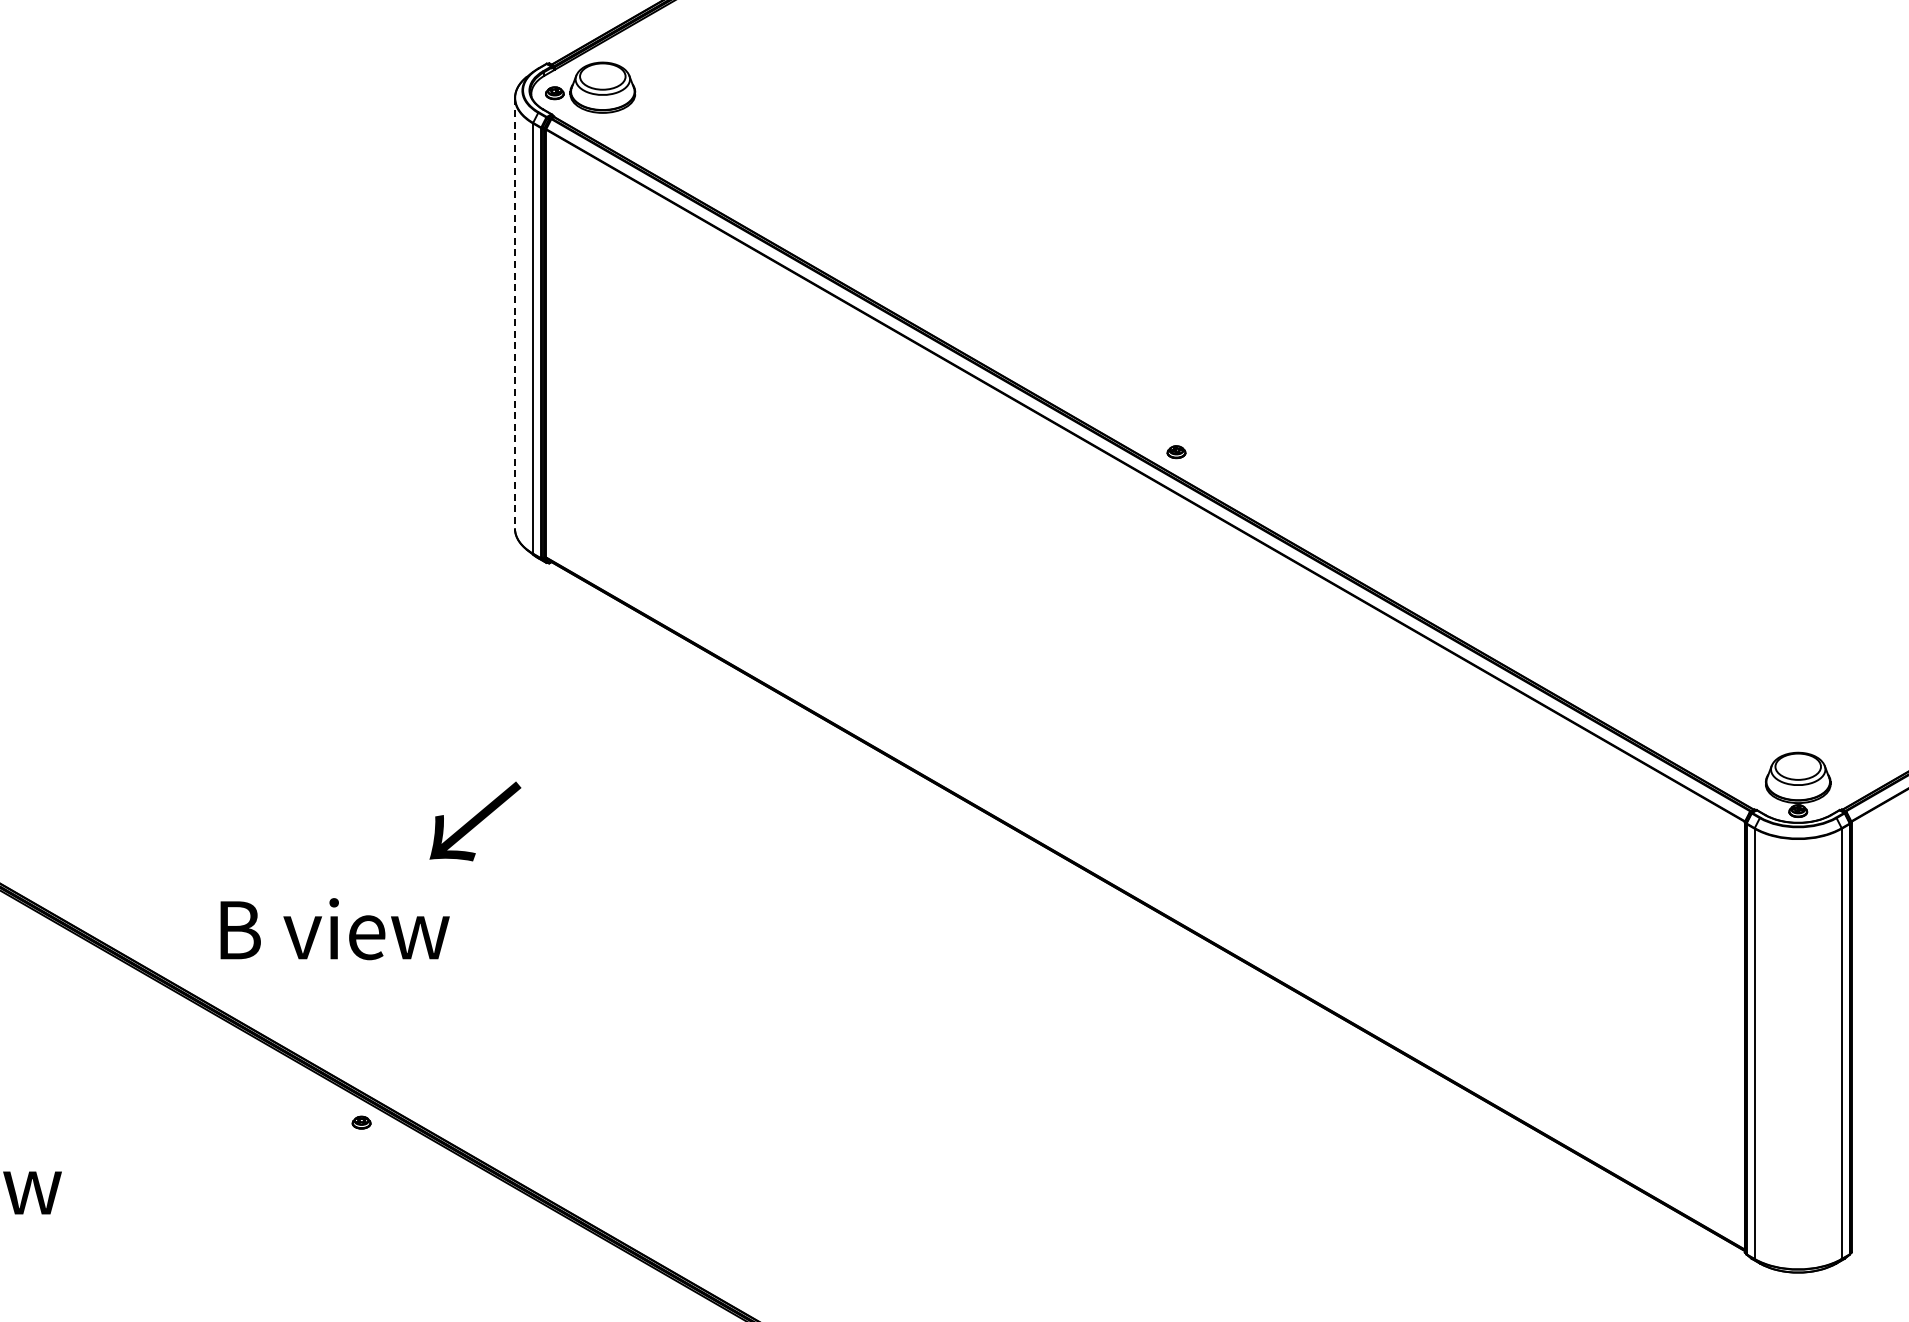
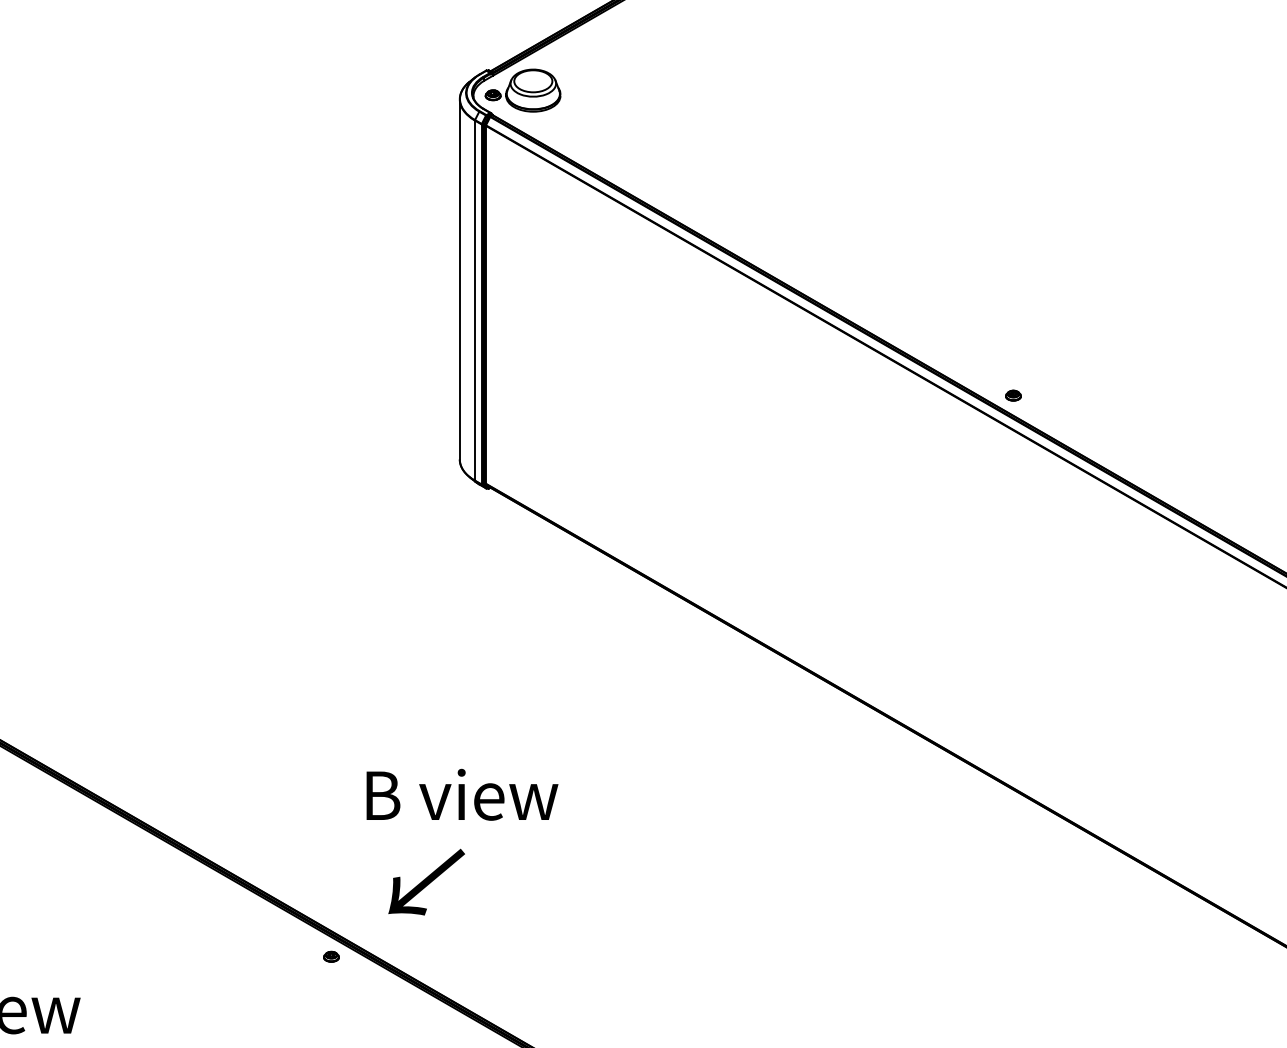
line: (514, 313) -> (459, 279), dashed -> solid
text: (475, 821) -> (426, 882), moved
text: (334, 929) -> (461, 795), moved

